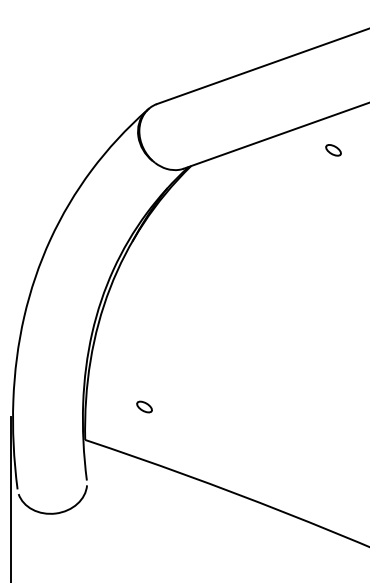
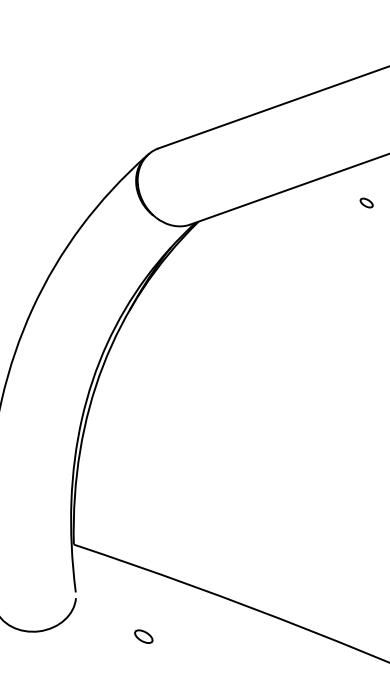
part: (333, 150) -> (366, 203), size x0.7
part: (144, 406) -> (143, 636), moved

